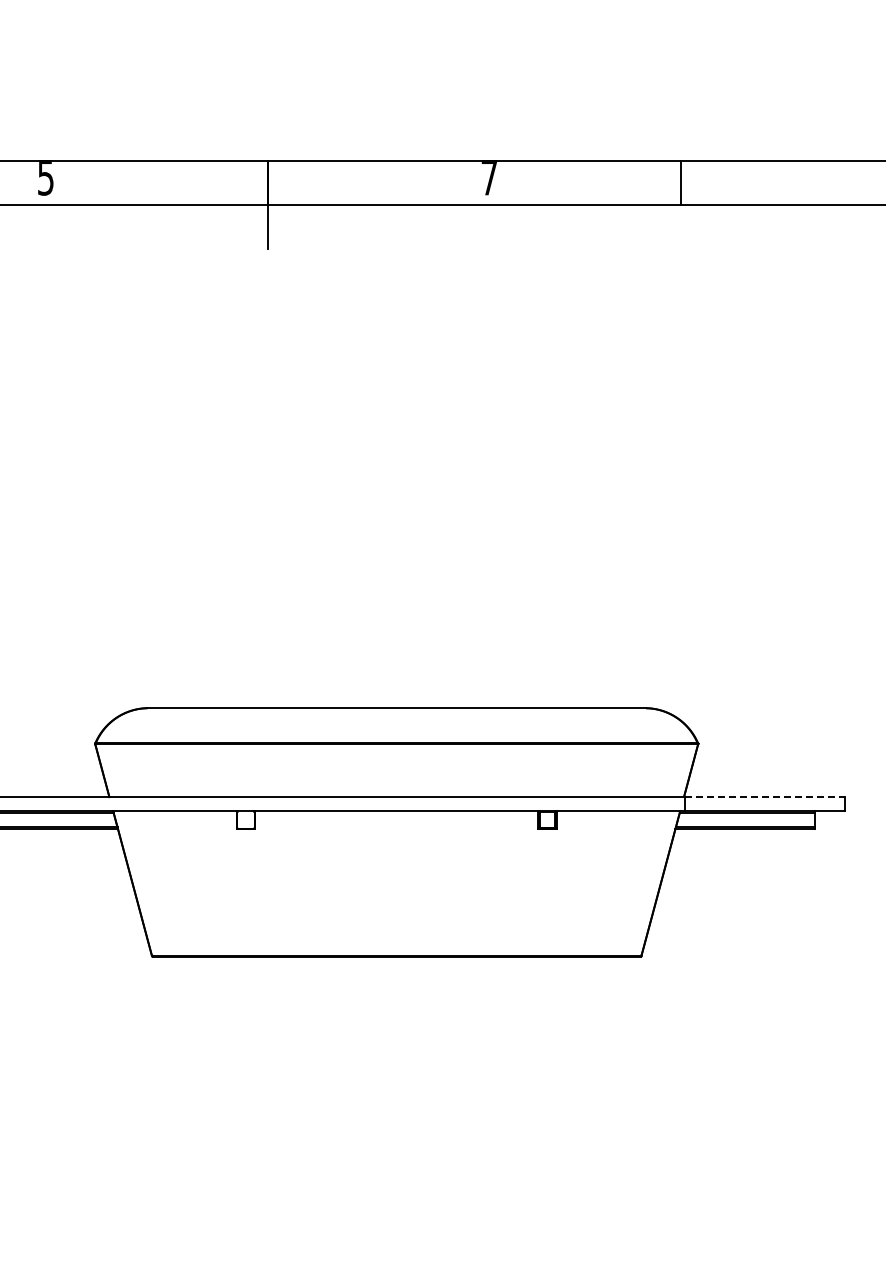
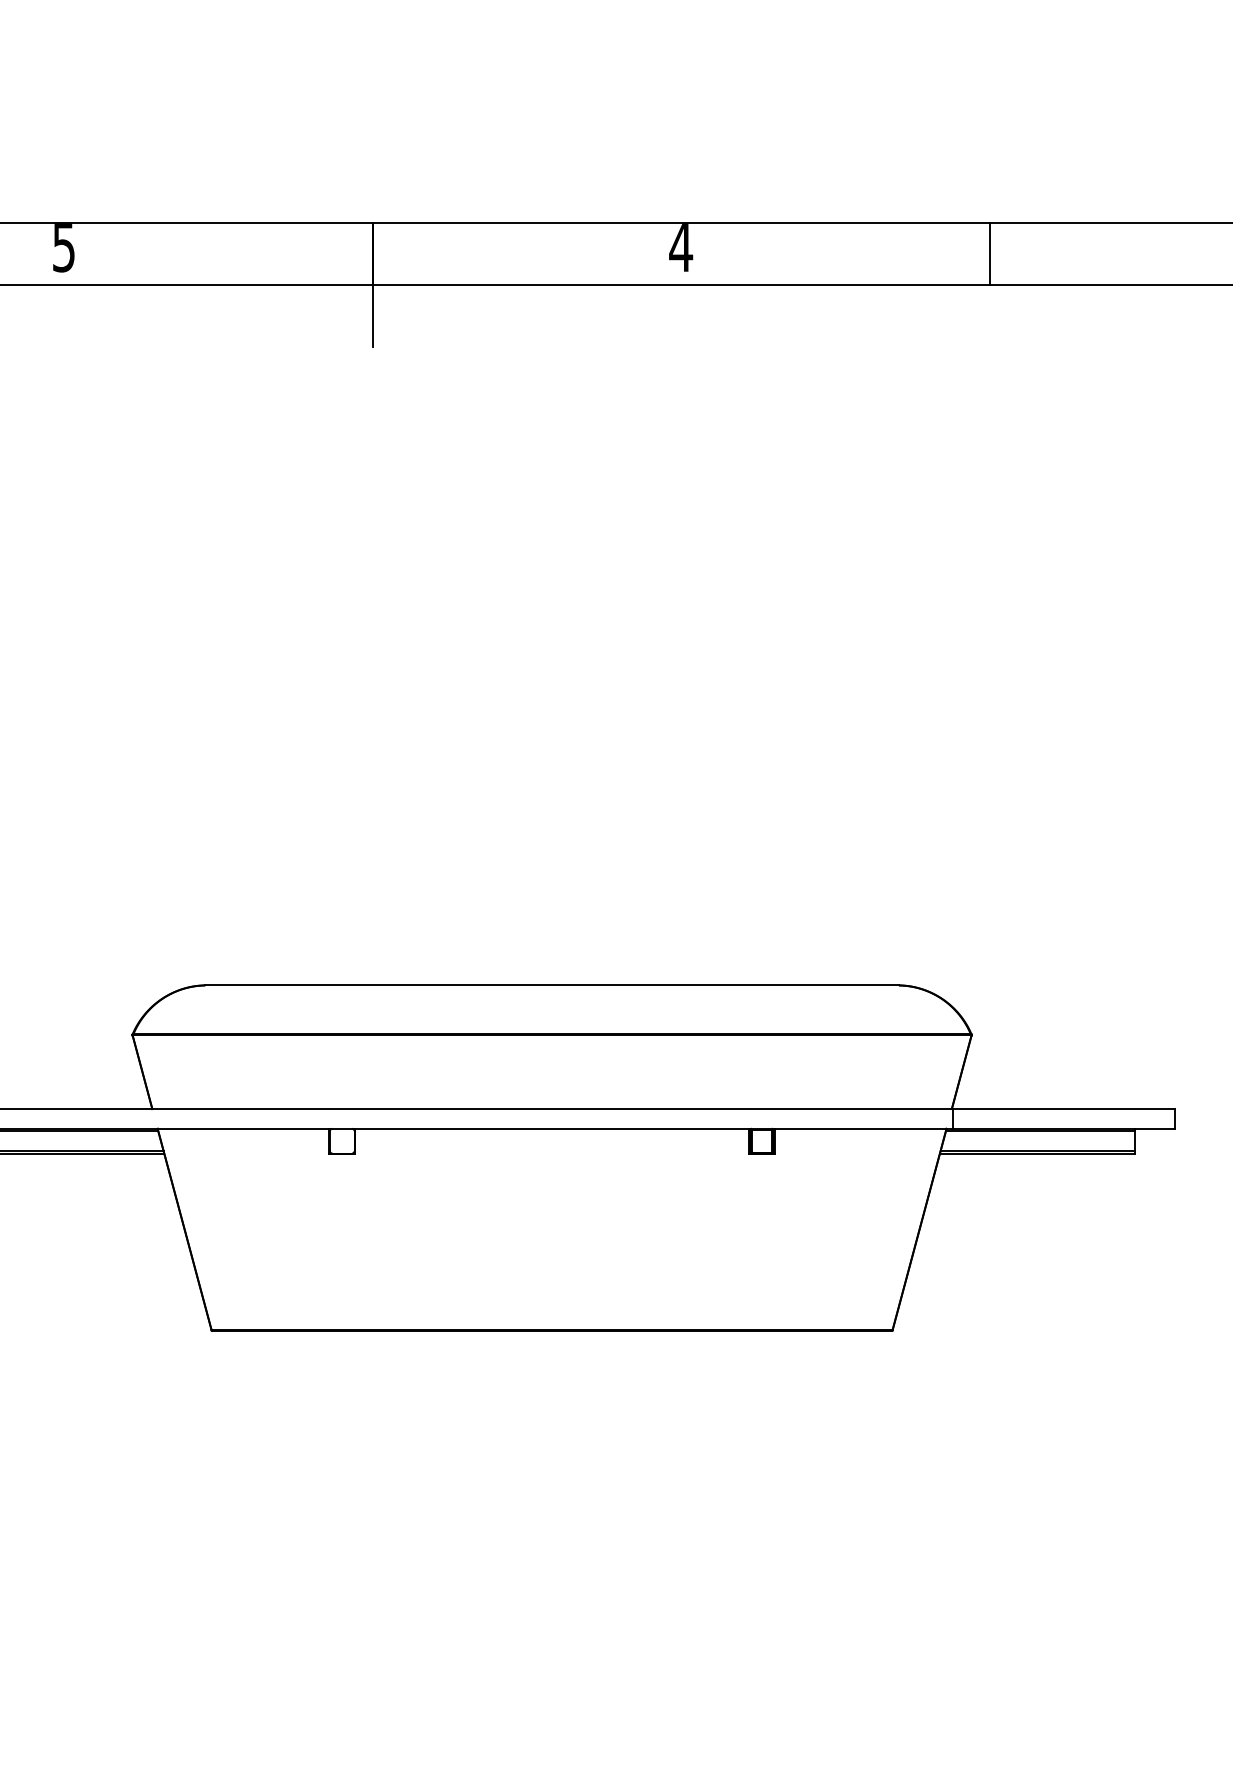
text: (488, 178) -> (679, 248), 7 -> 4
line: (680, 182) -> (990, 253), moved
line: (764, 797) -> (1063, 1109), dashed -> solid

